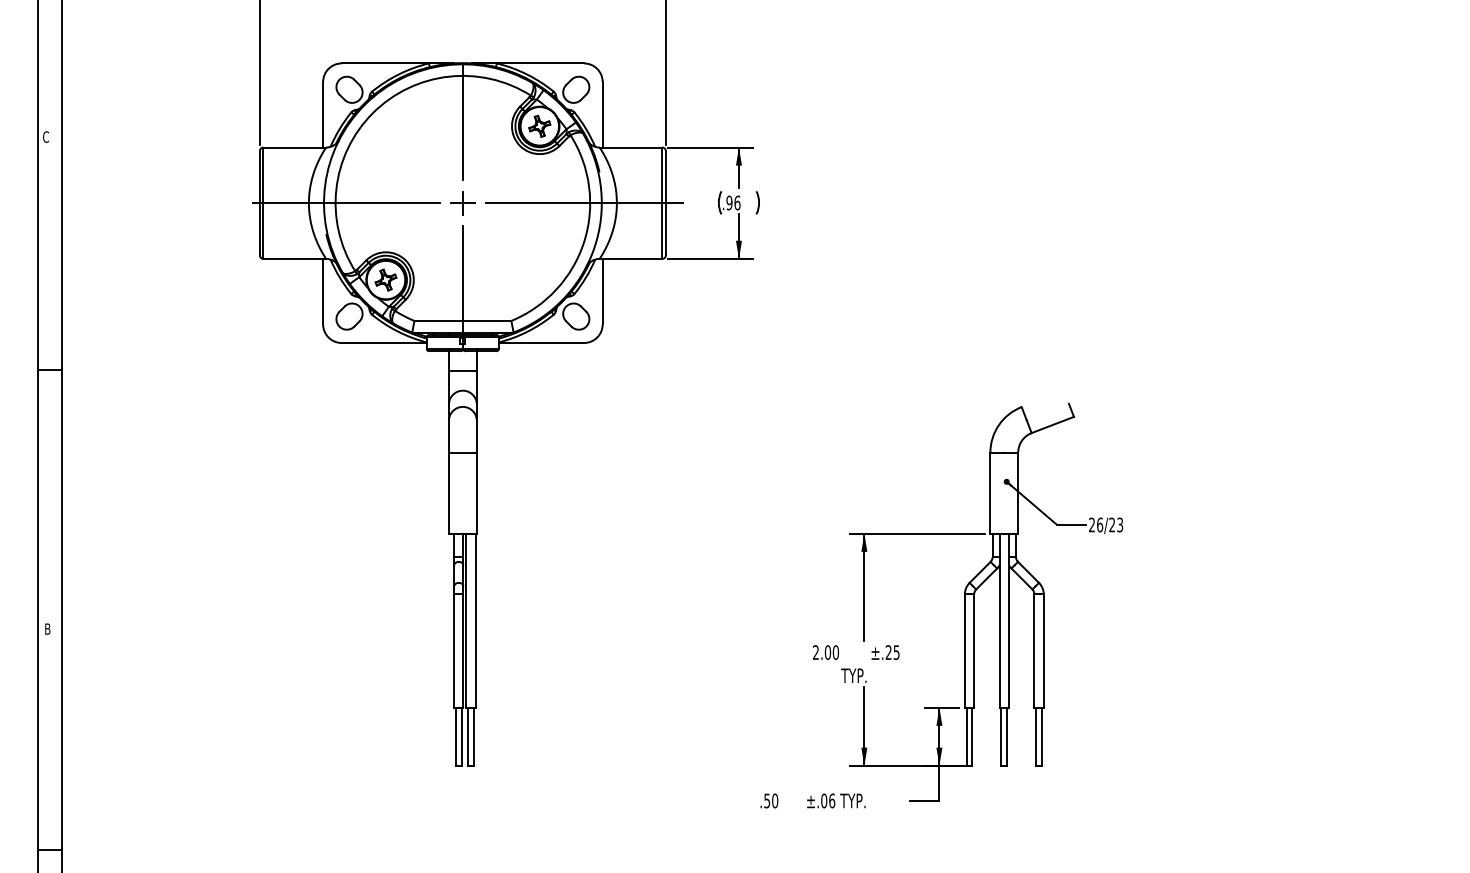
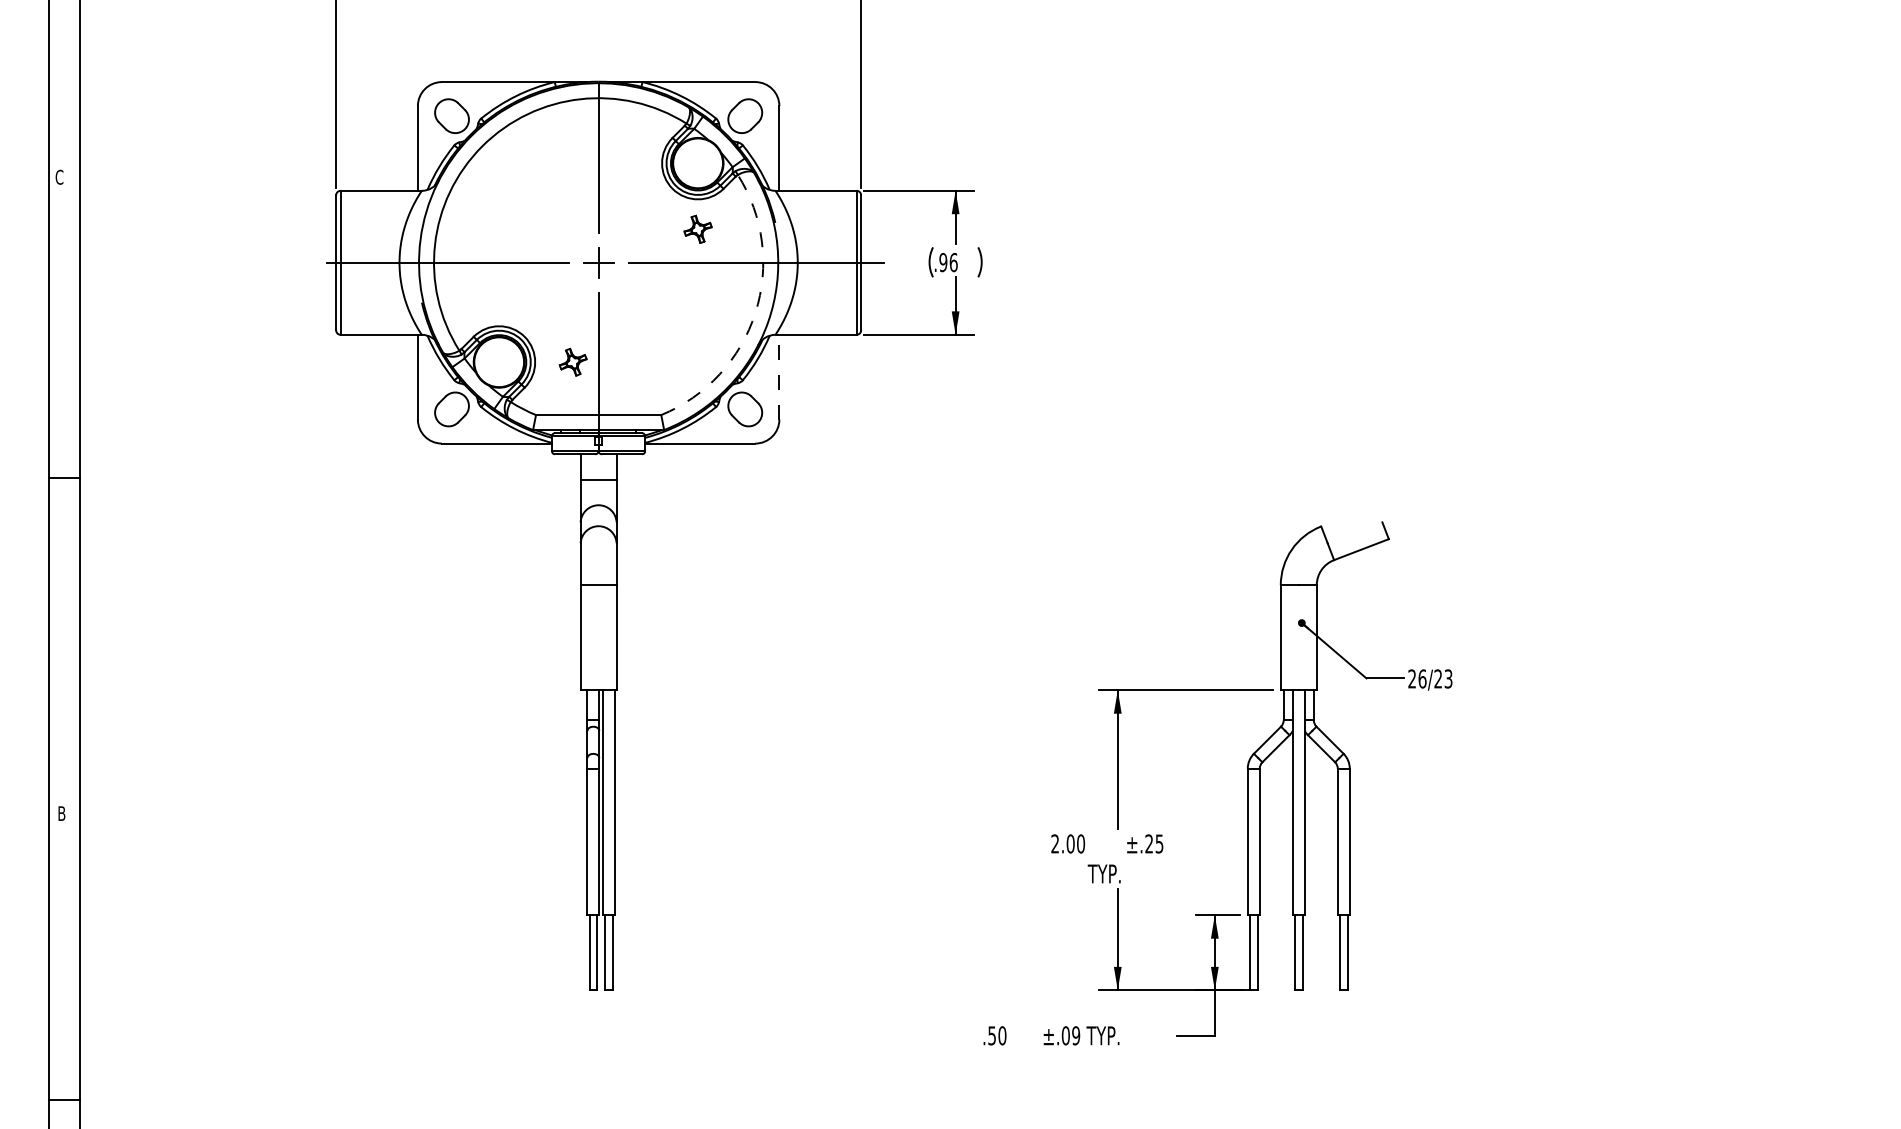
part: (539, 125) -> (697, 228), moved
arc: (584, 241) -> (755, 312), solid -> dashed
part: (385, 279) -> (572, 361), moved
line: (602, 291) -> (779, 376), solid -> dashed
text: (832, 800) -> (1076, 1035), ±.06 -> ±.09

